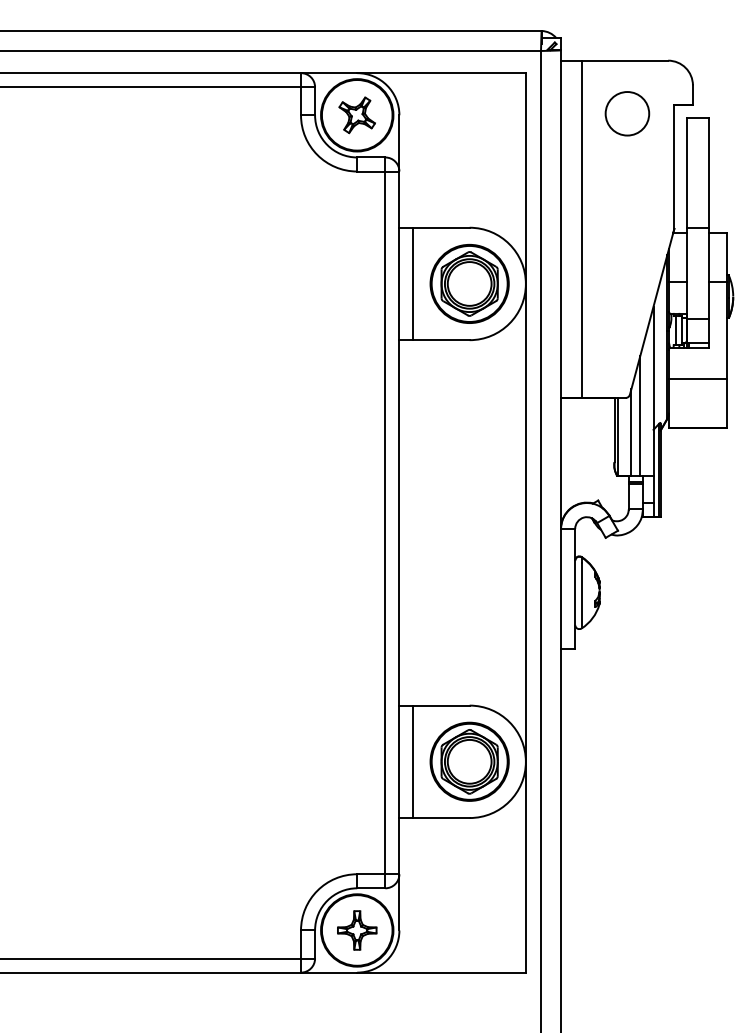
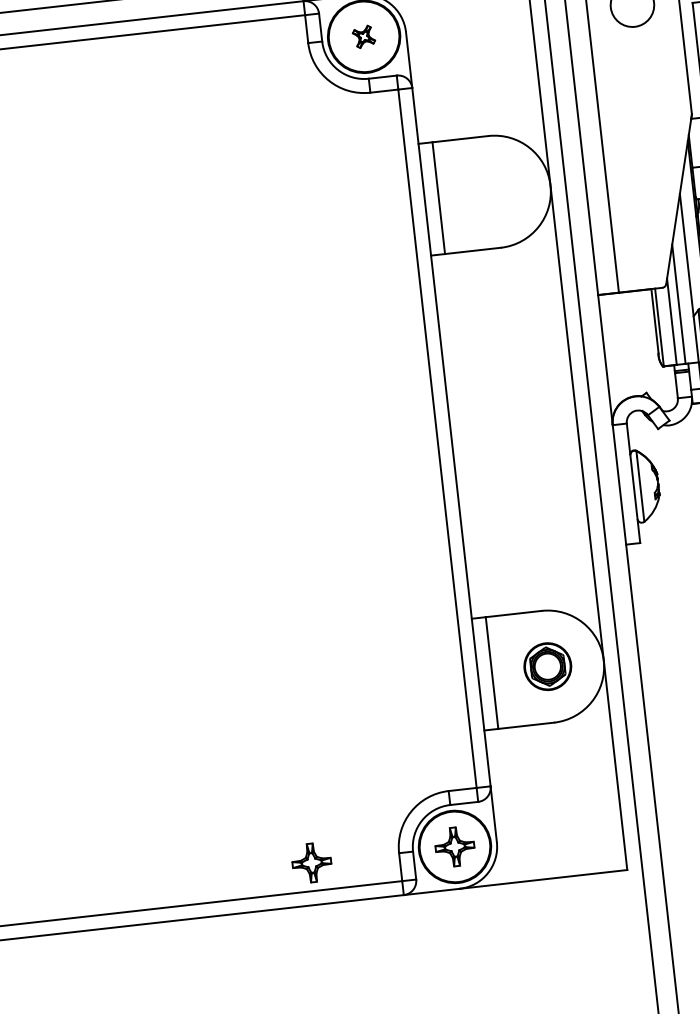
part: (356, 115) -> (363, 37), size x0.6
part: (469, 283) -> (494, 191), removed
part: (469, 761) -> (547, 666), size x0.6
part: (213, 930) -> (312, 862), added

